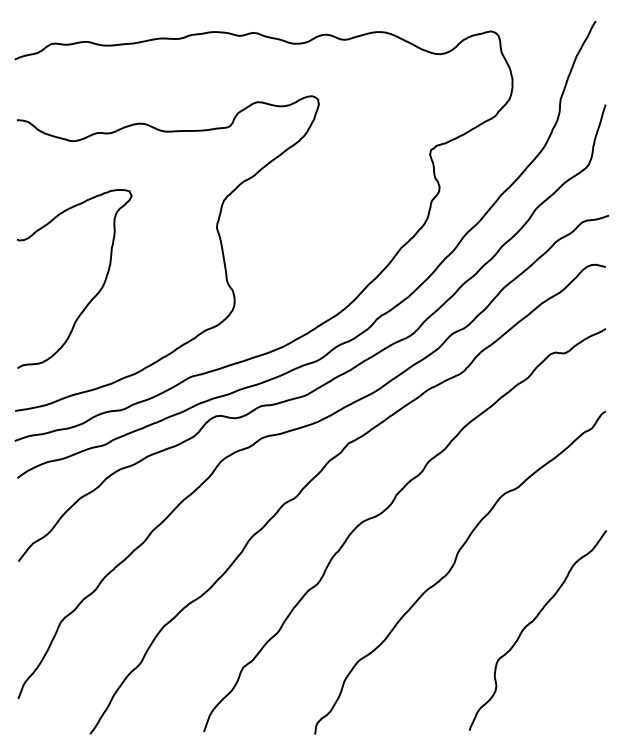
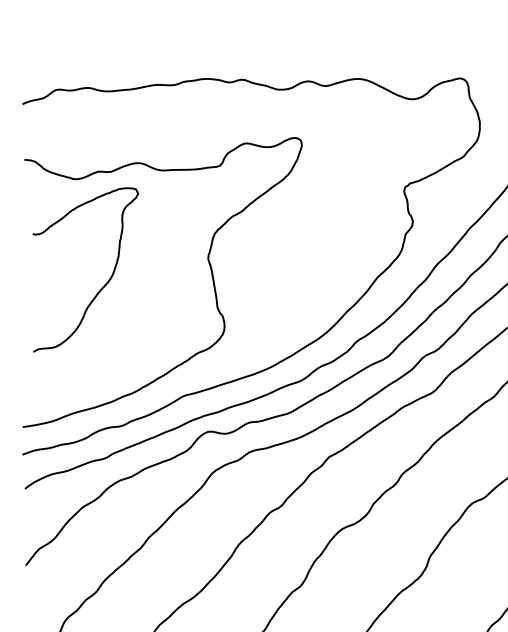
curve: (93, 296) -> (103, 286), moved

